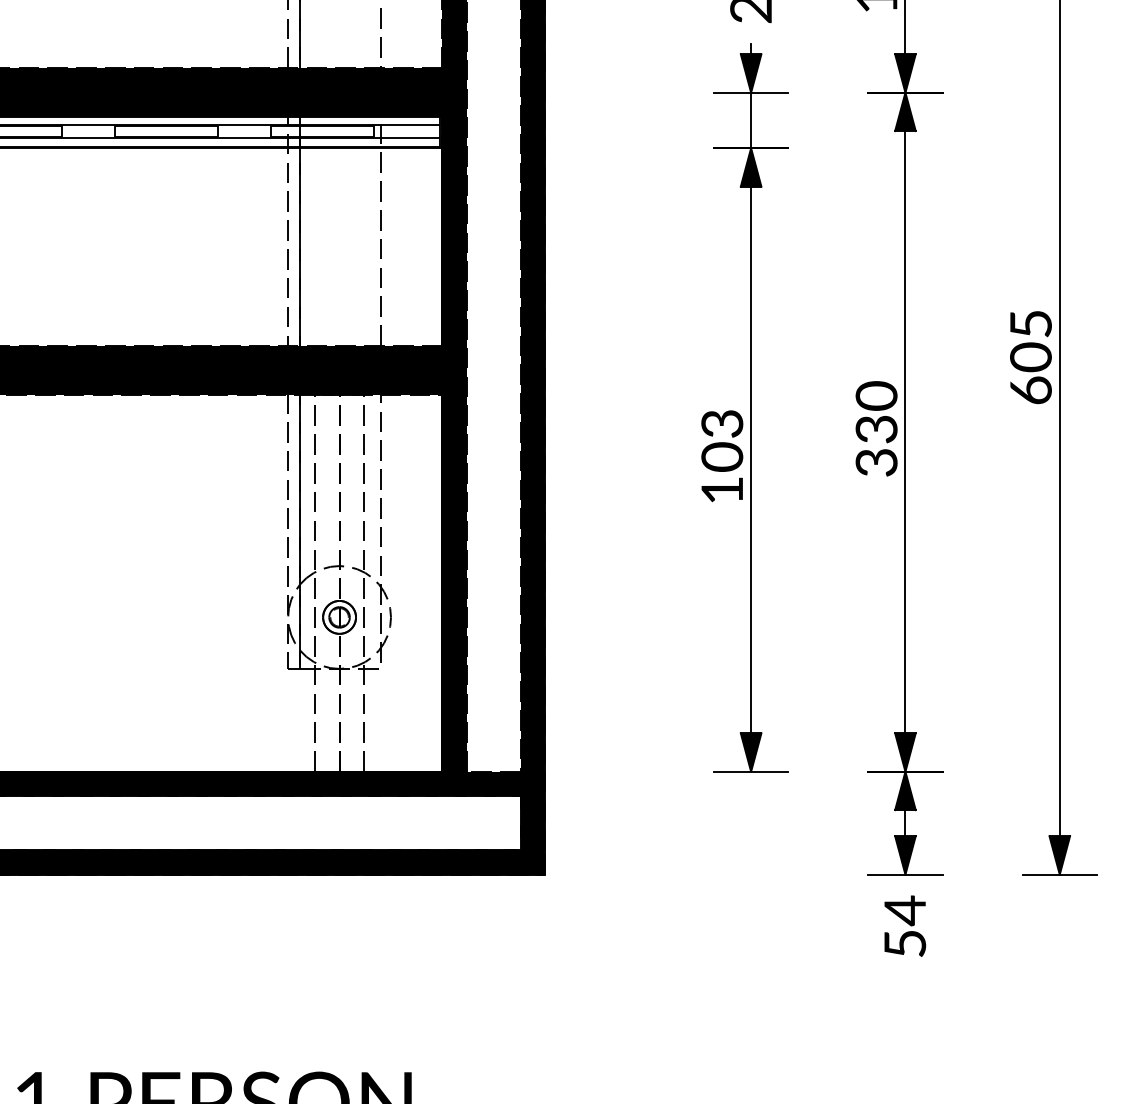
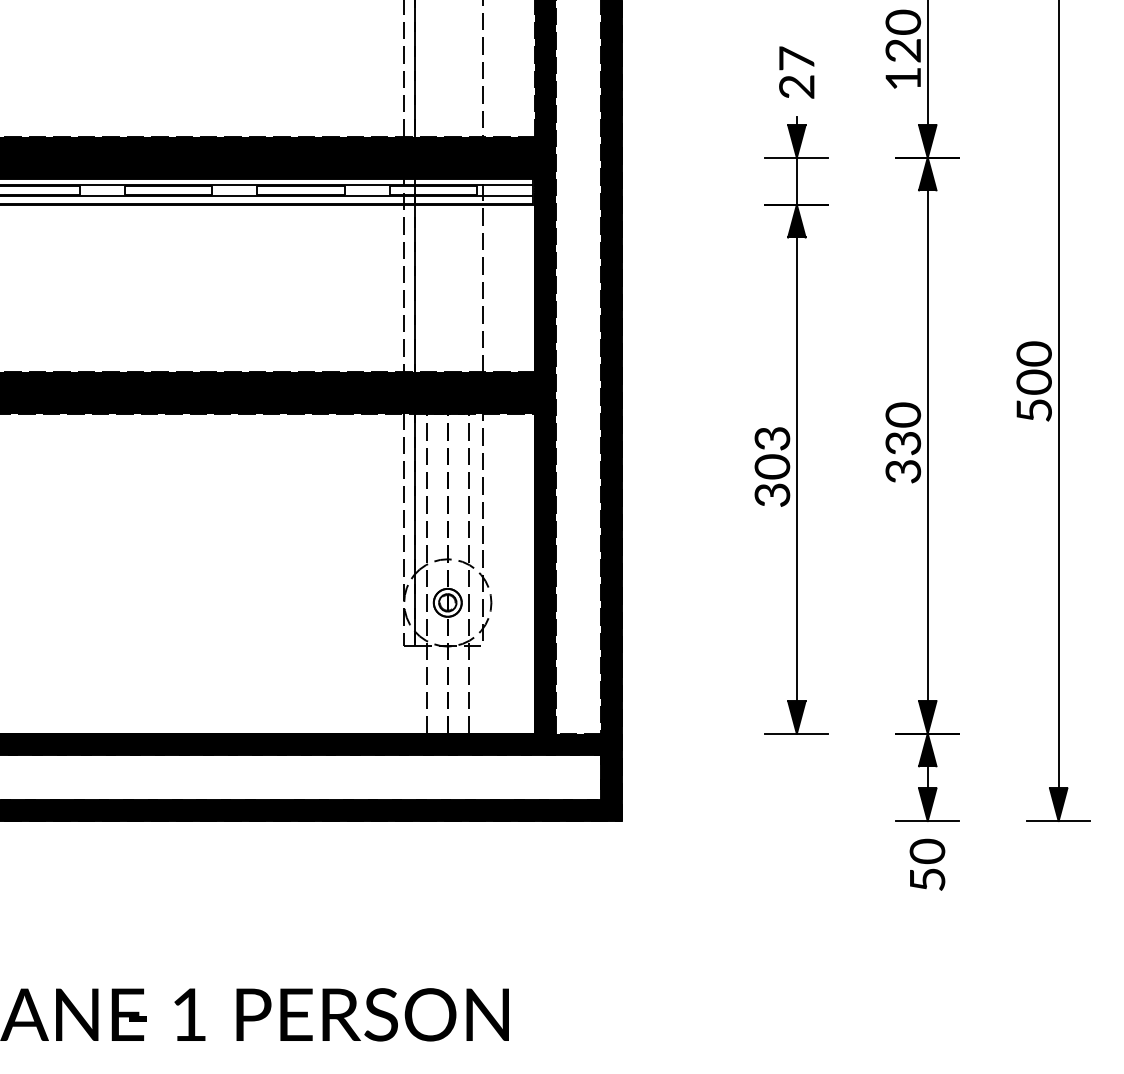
text: (1030, 356) -> (1033, 381), 605 -> 500
text: (722, 489) -> (772, 494), 103 -> 303
text: (905, 910) -> (927, 851), 54 -> 50

